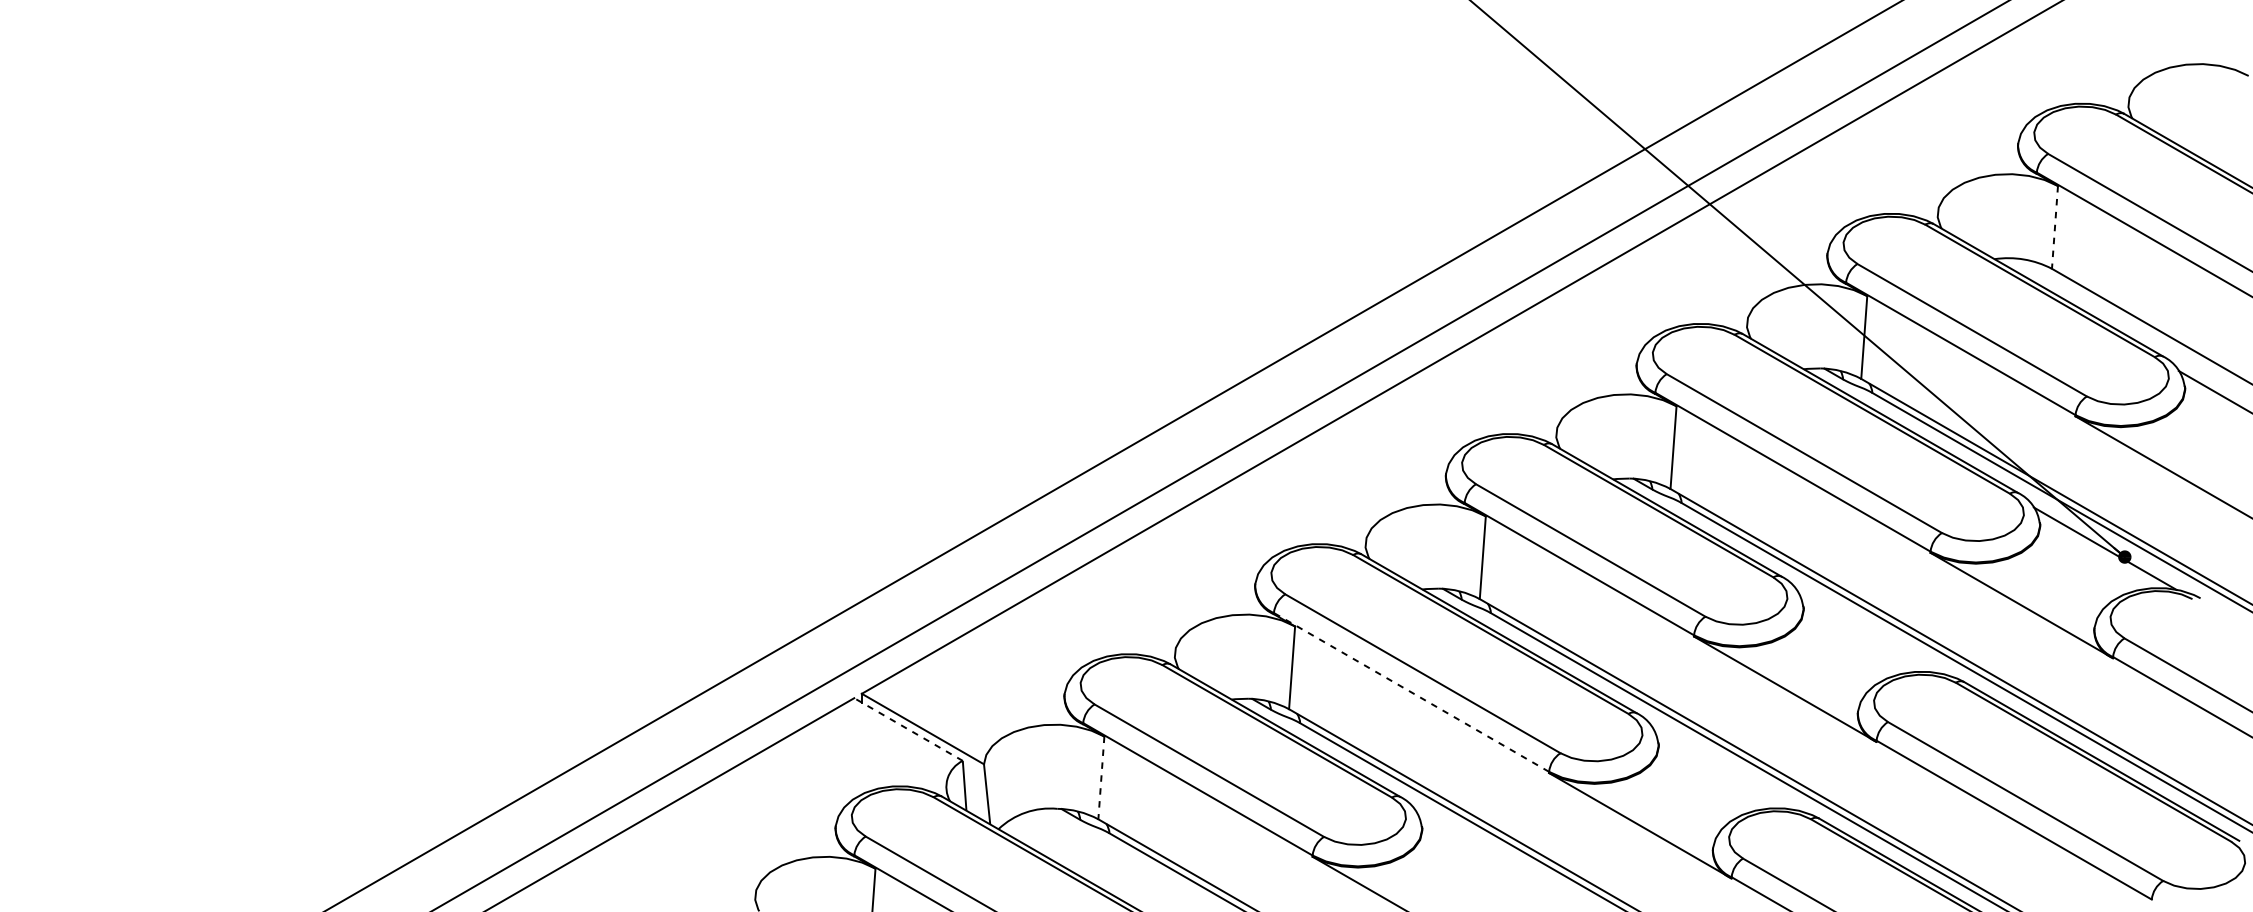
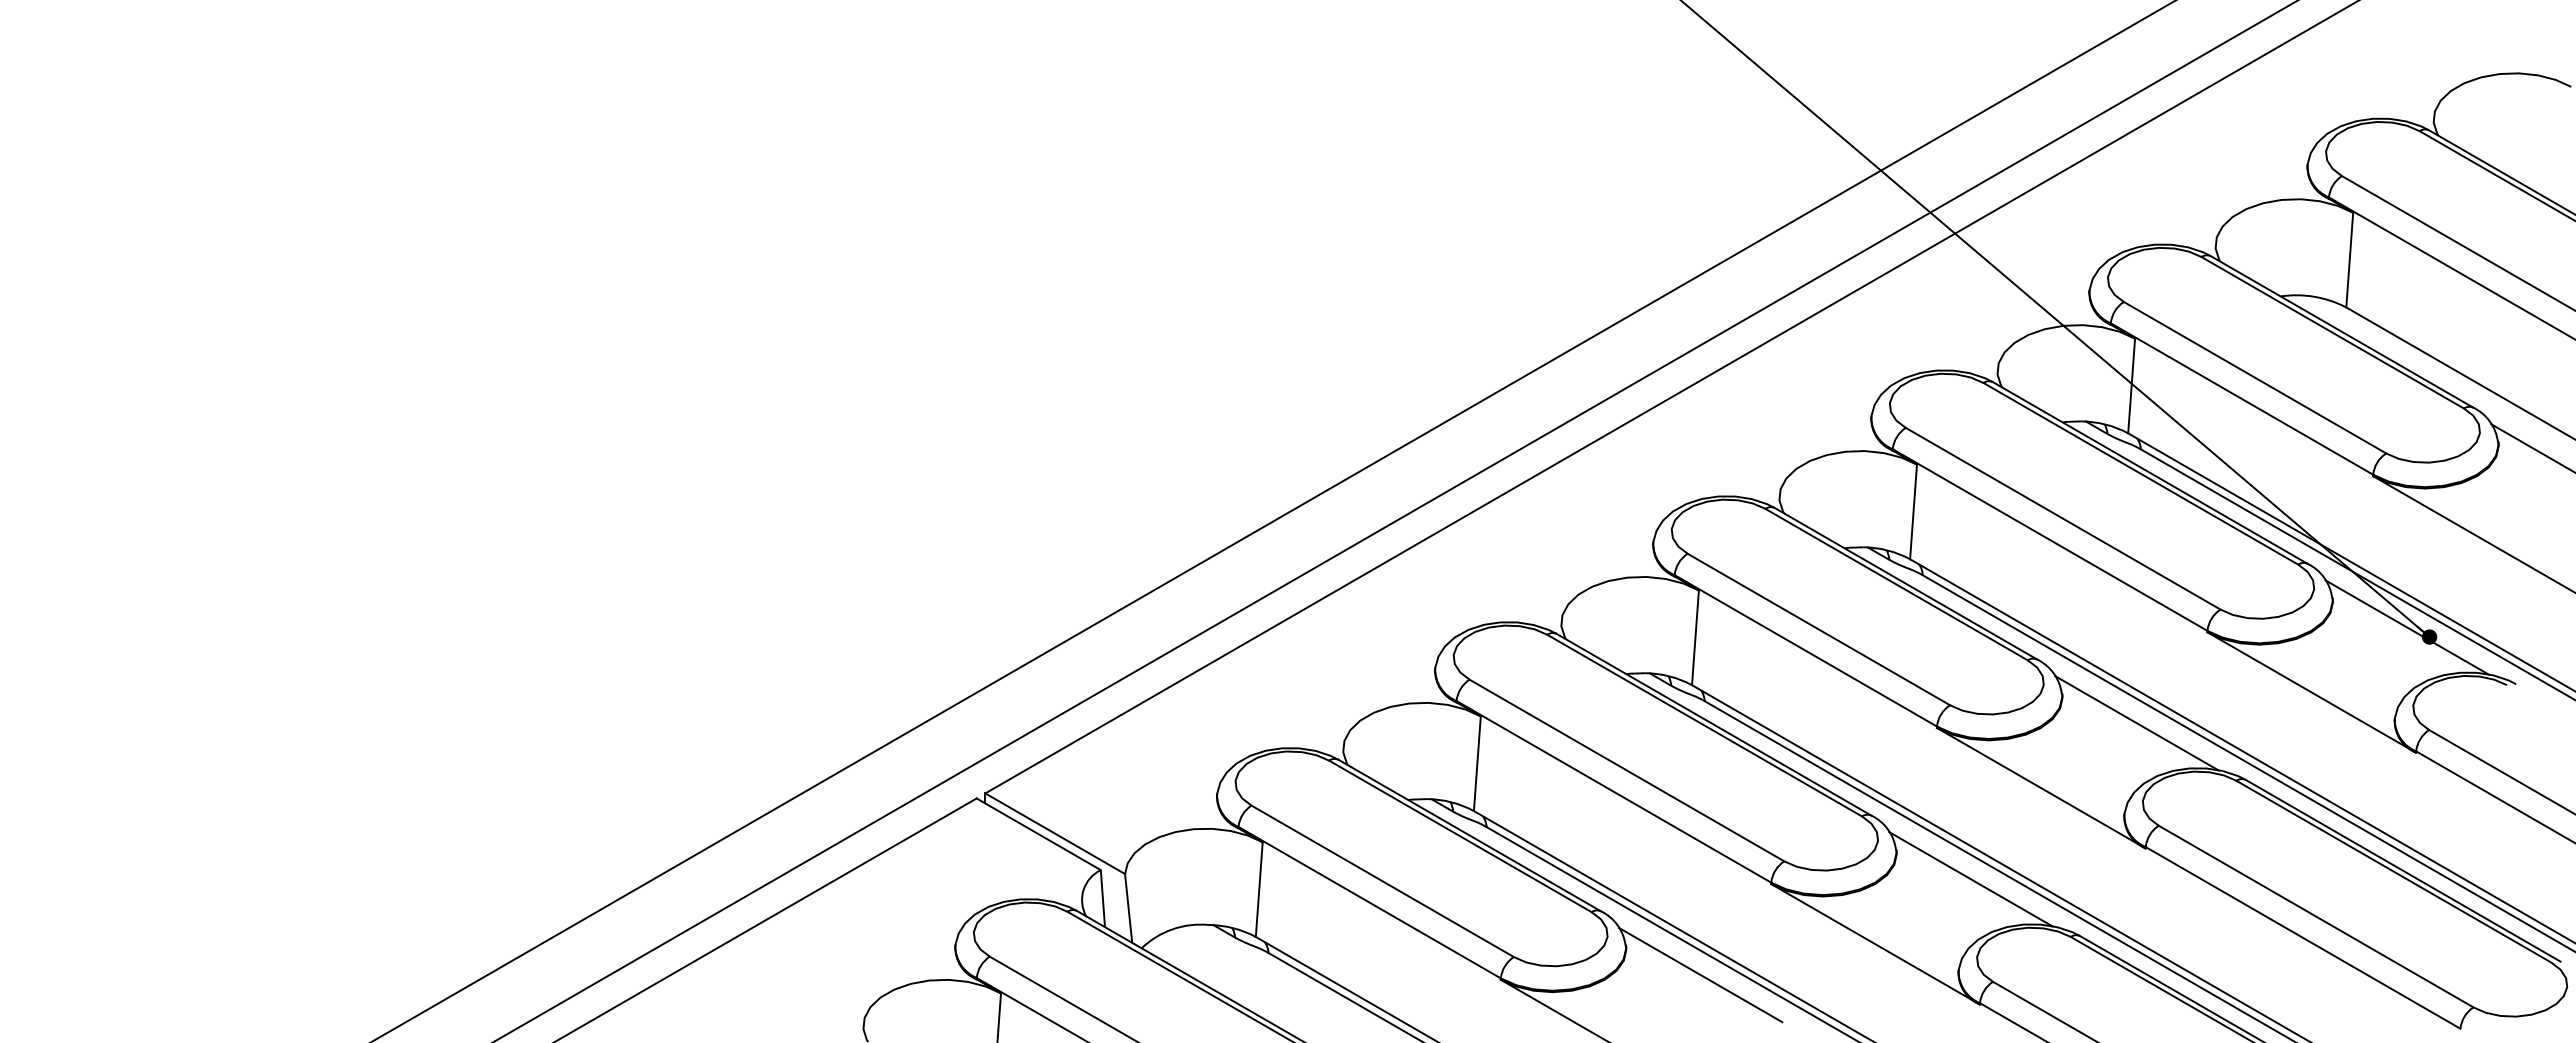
line: (2054, 227) -> (2349, 260), dashed -> solid
line: (1868, 632) -> (2136, 723), added
line: (1411, 692) -> (1613, 791), dashed -> solid
line: (908, 729) -> (1038, 834), dashed -> solid
line: (1723, 769) -> (1970, 879), added
line: (1101, 778) -> (1259, 890), dashed -> solid
line: (1487, 852) -> (1700, 974), added

